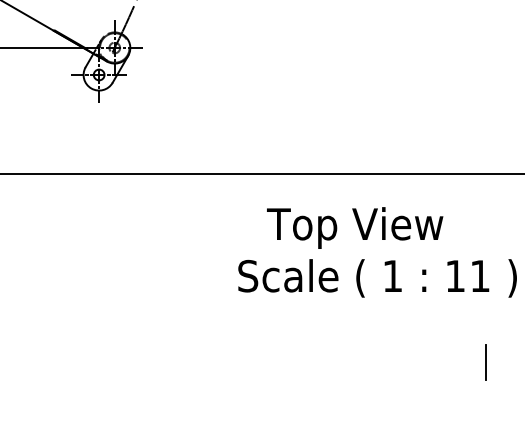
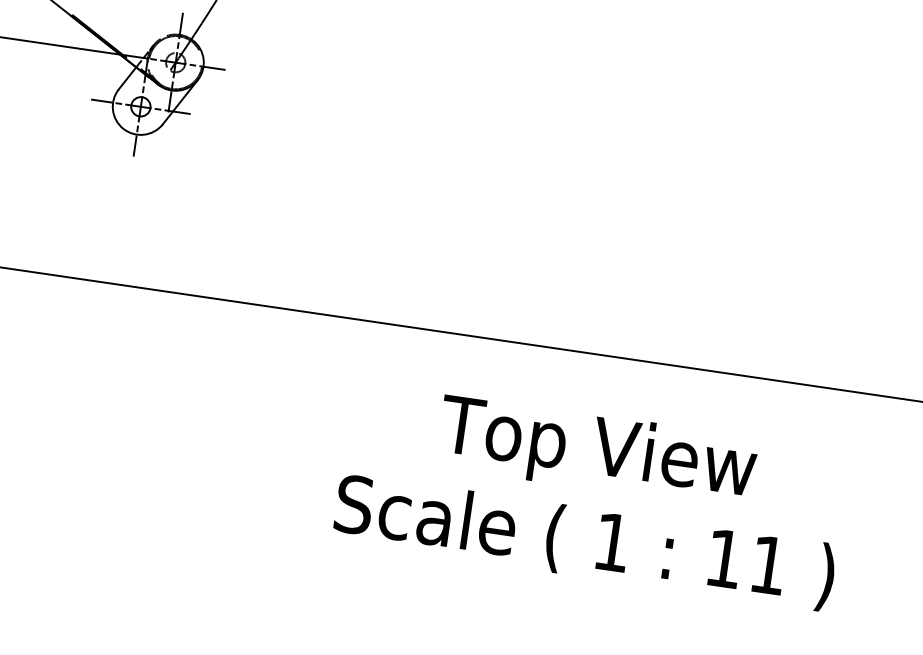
text: (355, 227) -> (597, 451), moved

